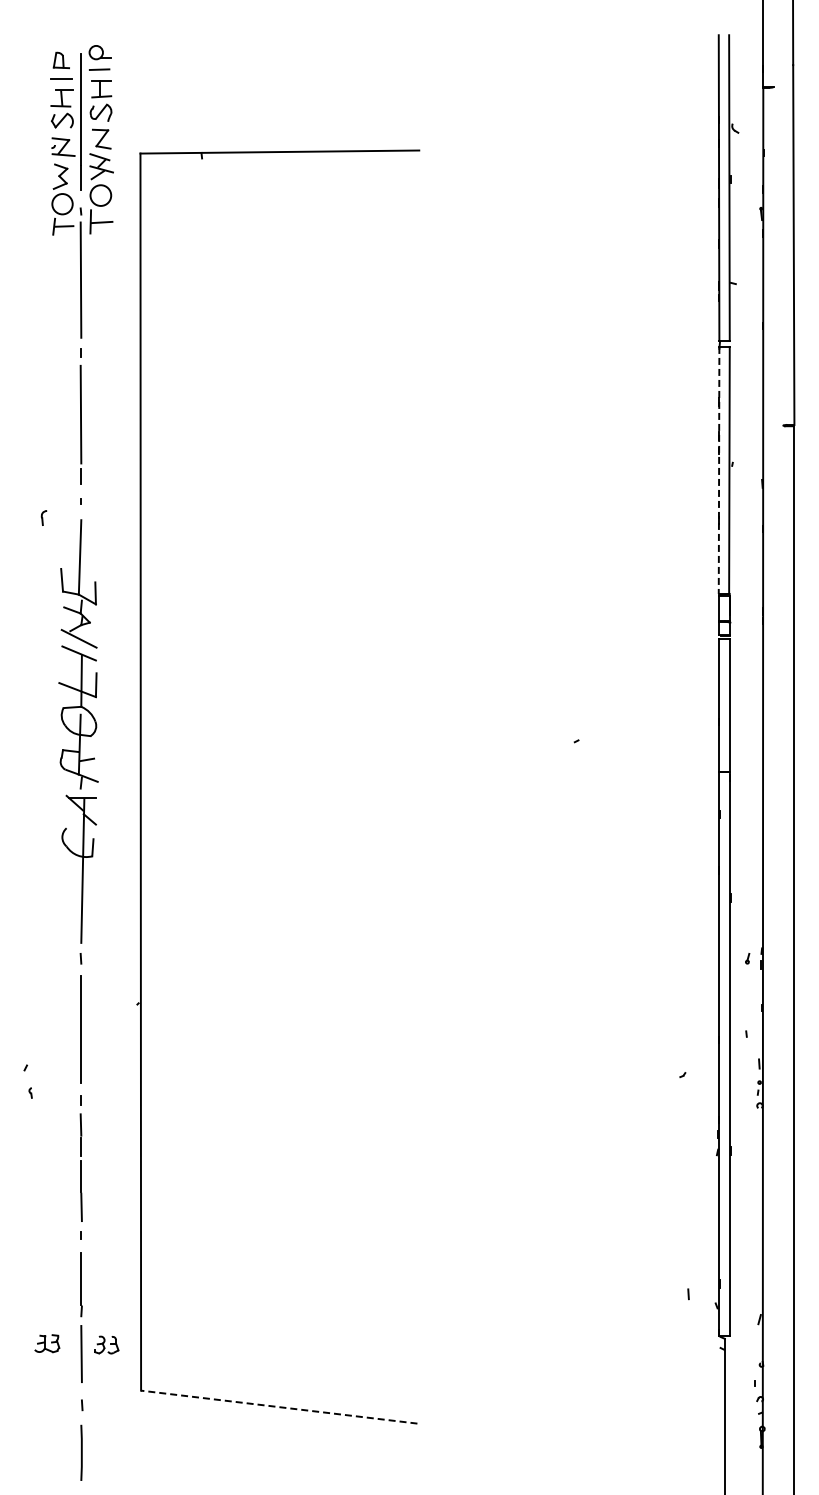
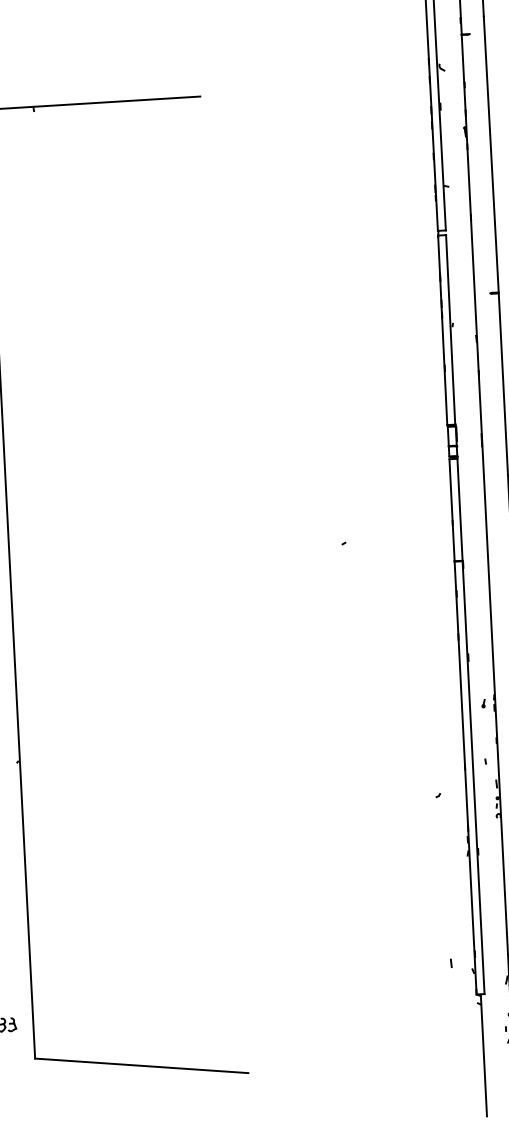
line: (719, 470) -> (443, 330), dashed -> solid
line: (278, 1407) -> (141, 1066), dashed -> solid

